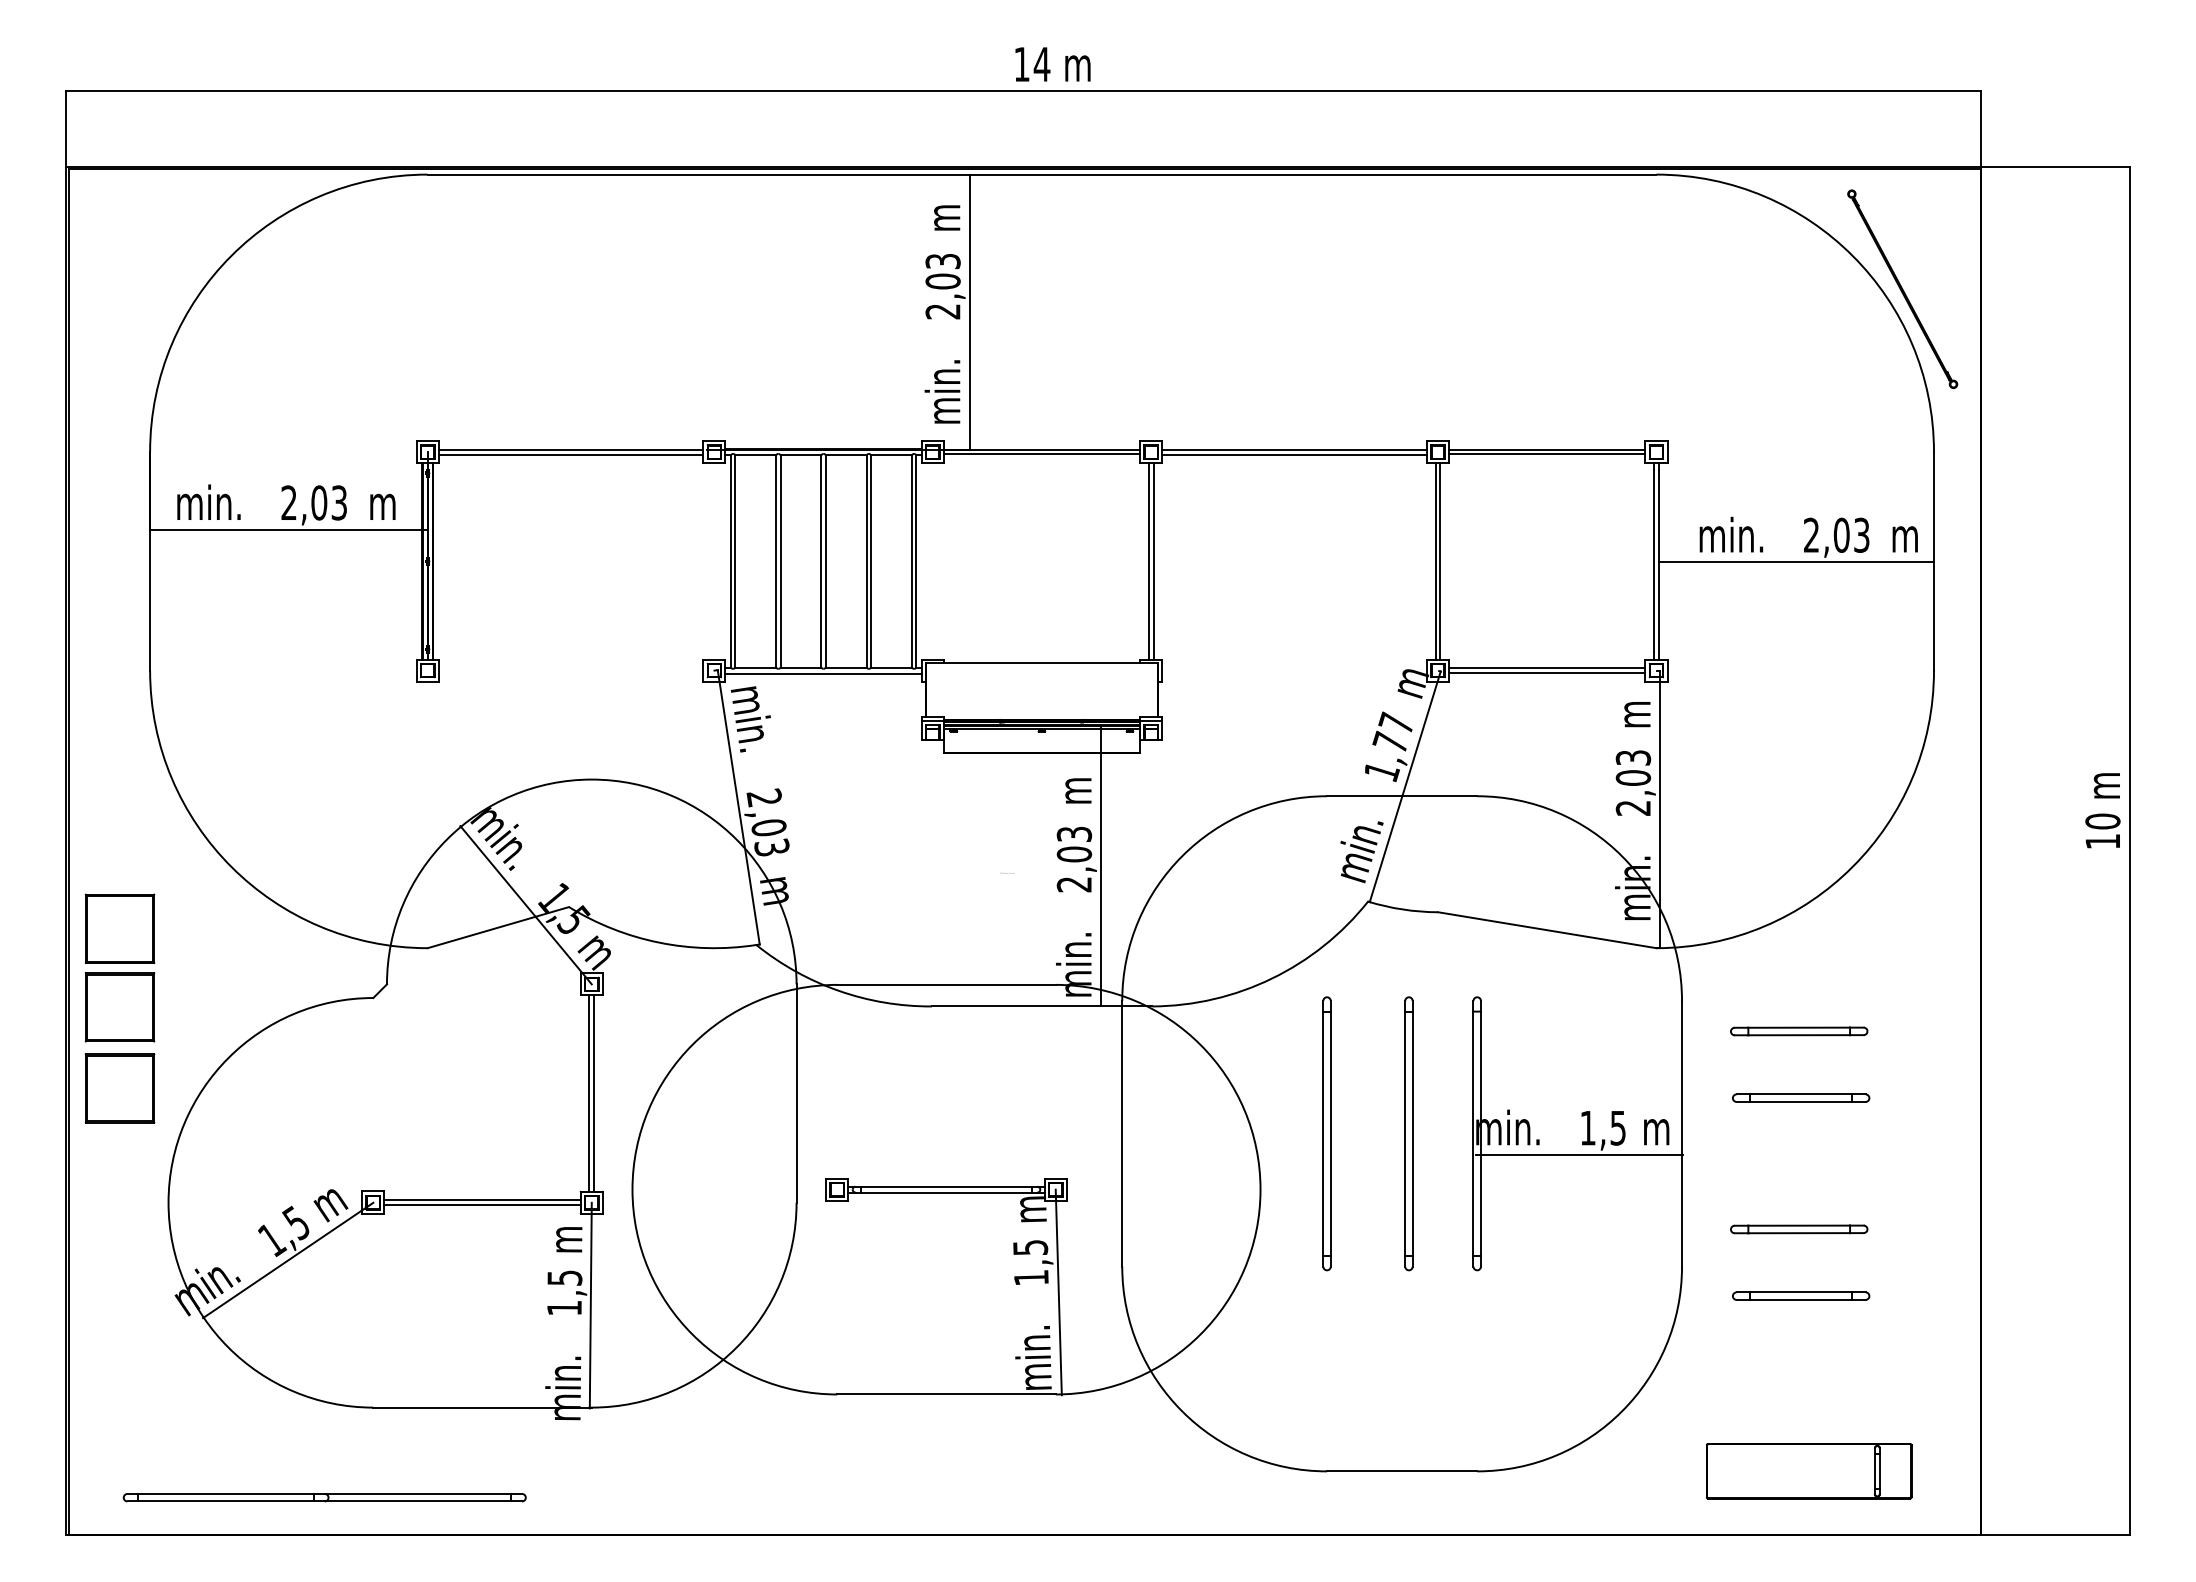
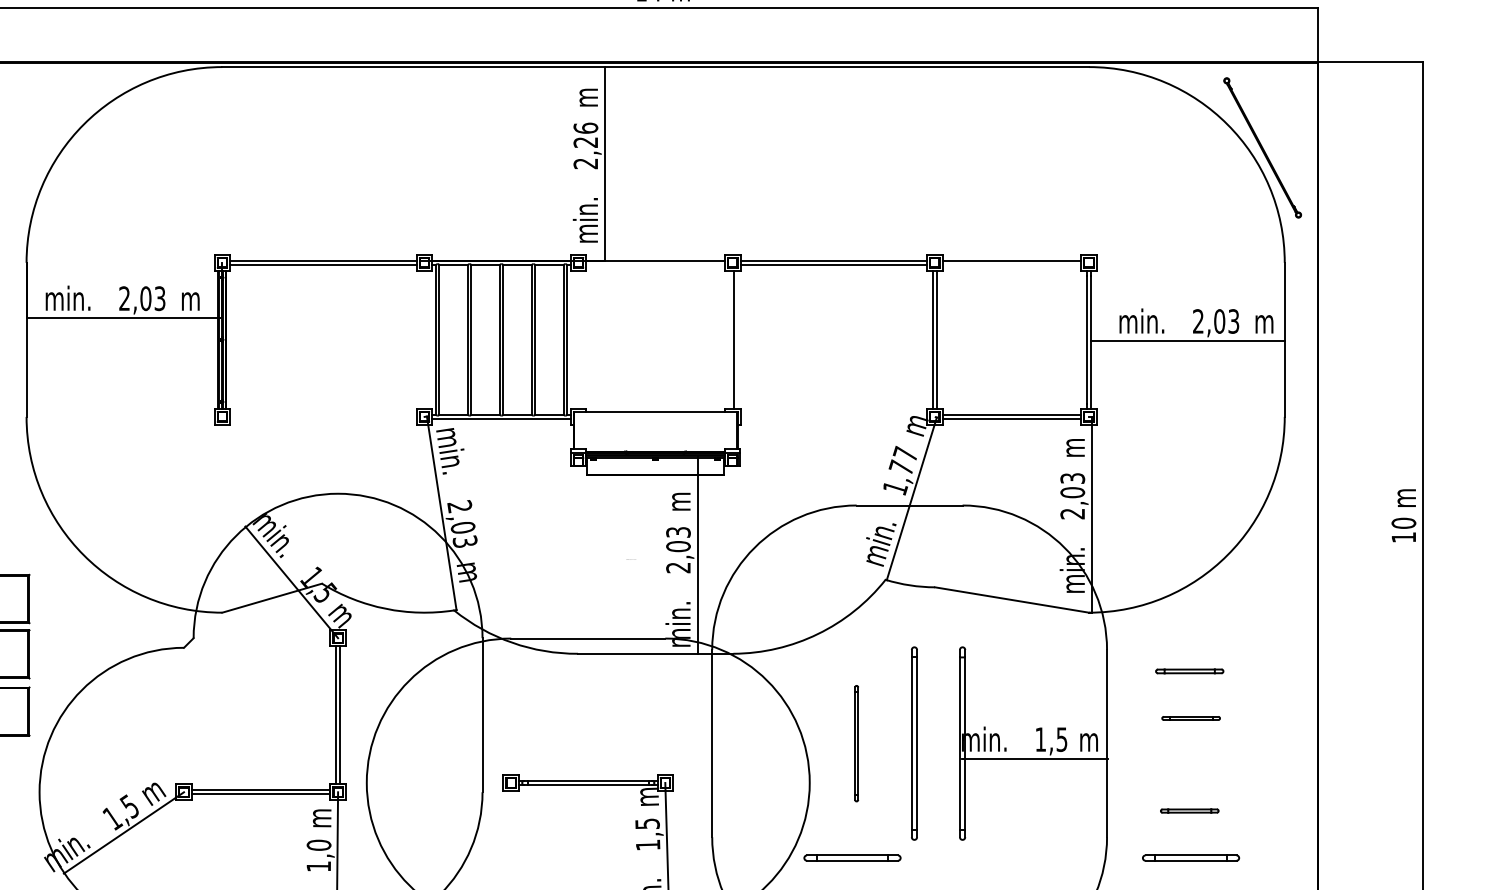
text: (942, 271) -> (585, 135), 2,03 -> 2,26
line: (1041, 454) -> (655, 264), removed
line: (1547, 454) -> (1012, 264), removed
line: (1148, 561) -> (730, 339), removed
part: (1799, 1031) -> (1189, 671), size x0.7
part: (1801, 1097) -> (1191, 717), size x0.6
part: (1326, 1133) -> (856, 743), size x0.6
part: (1799, 1229) -> (1189, 811), size x0.6
text: (564, 1277) -> (318, 844), 1,5 -> 1,0
part: (1321, 1295) -> (852, 857), added

